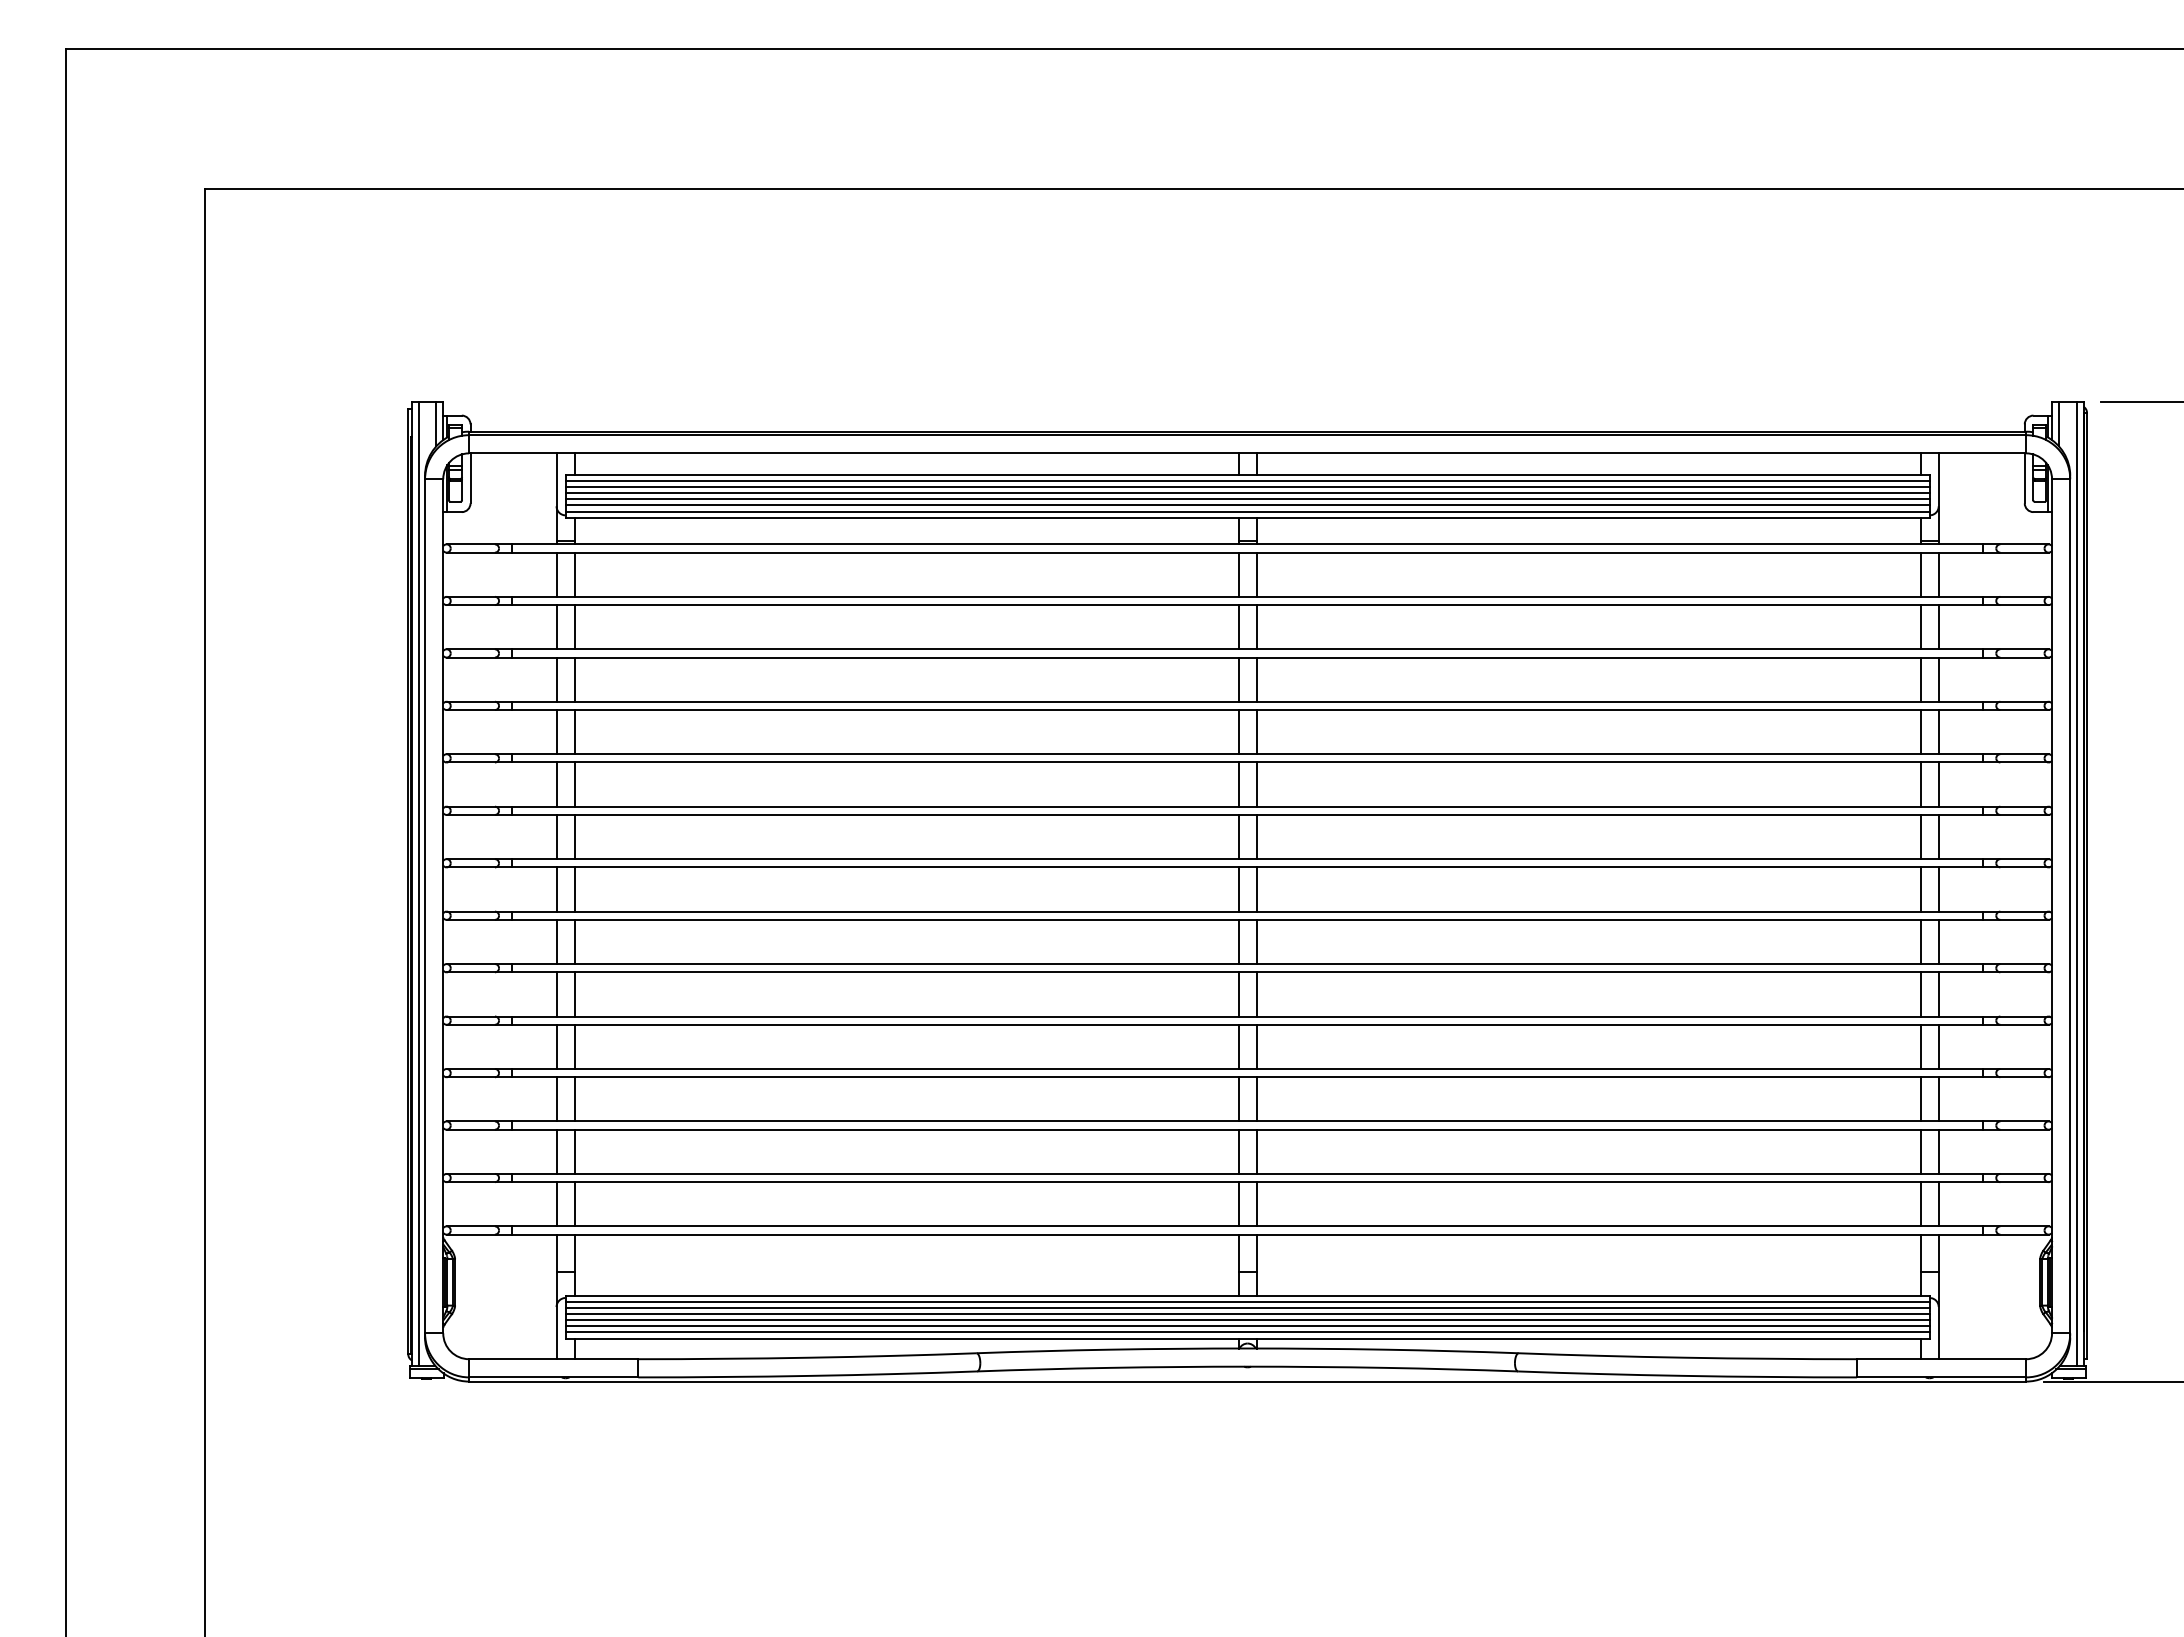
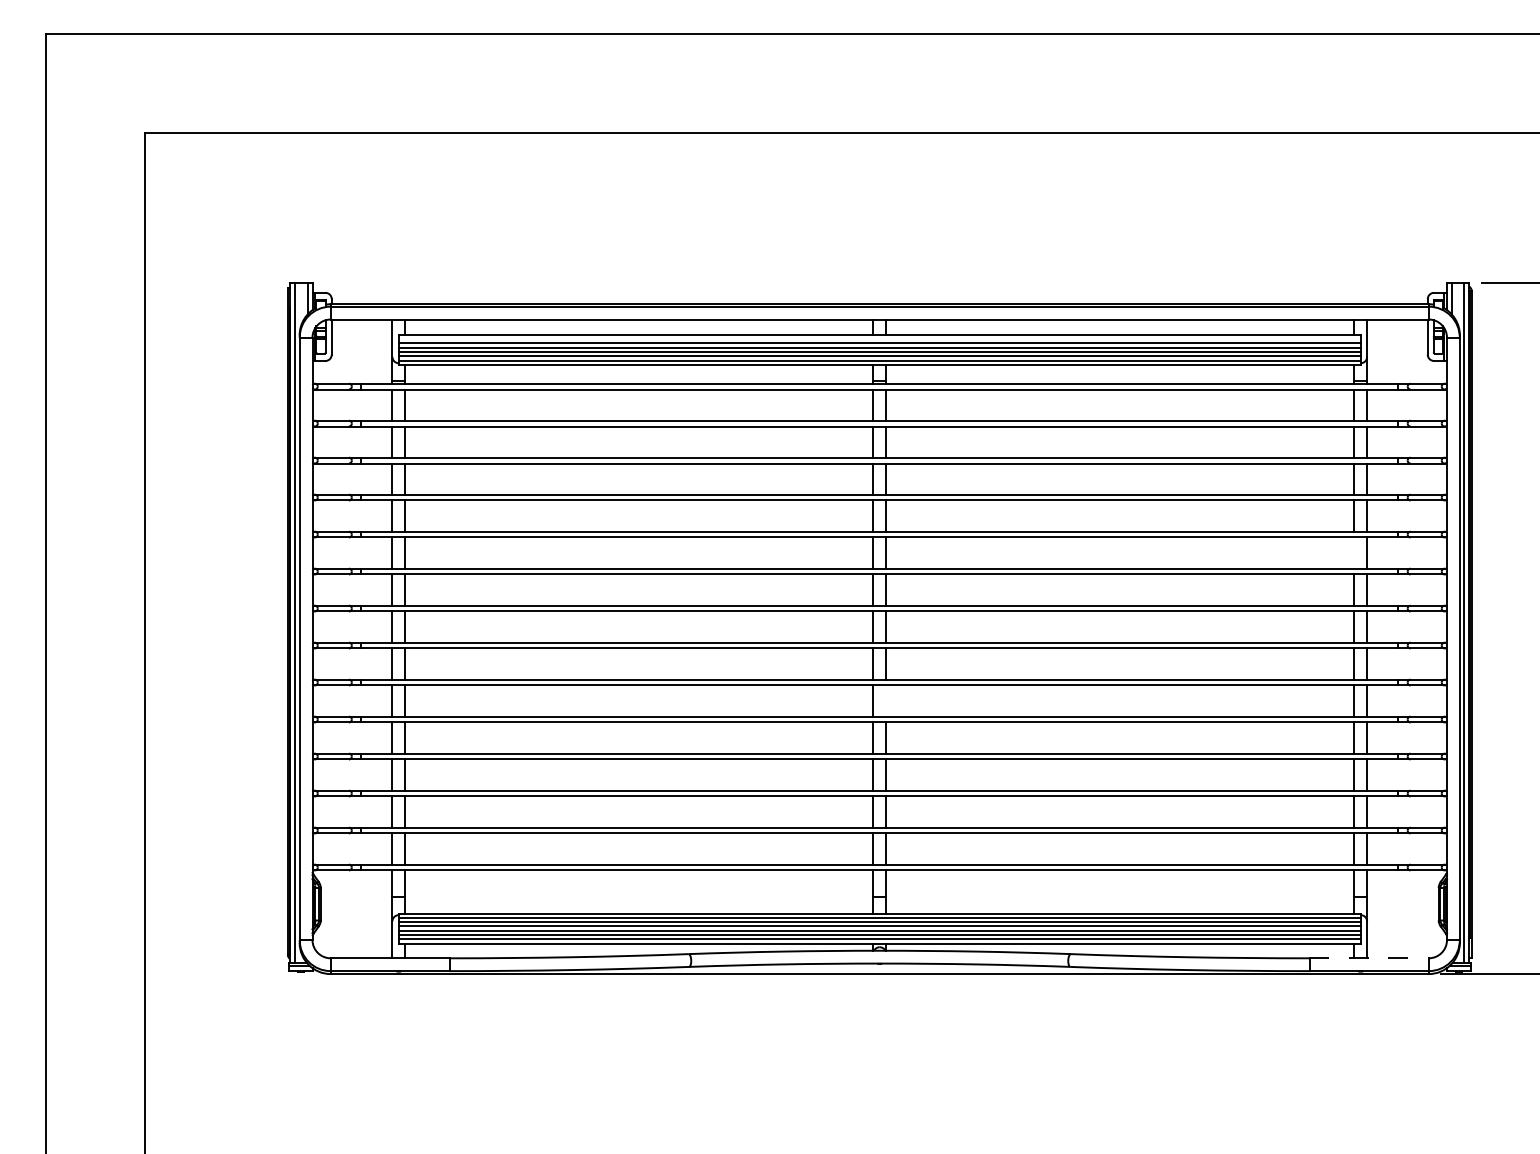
line: (1247, 481) -> (879, 339), removed
line: (1920, 784) -> (1354, 553), removed
line: (1256, 994) -> (886, 701), removed
line: (1941, 1359) -> (1369, 958), solid -> dashed

